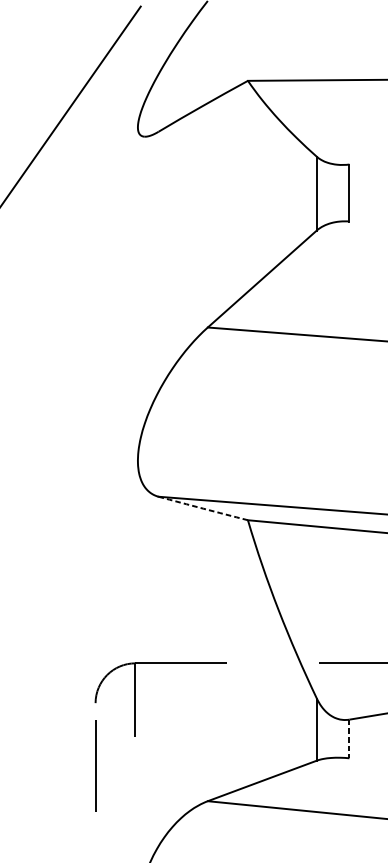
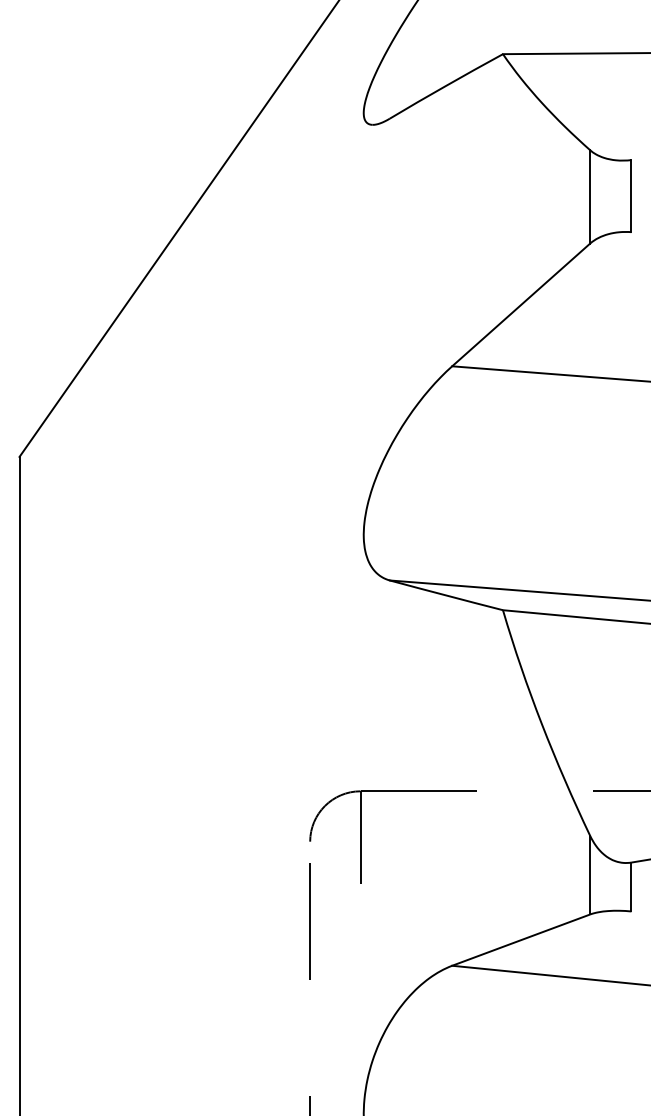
arc: (203, 508) -> (446, 595), dashed -> solid
line: (349, 739) -> (631, 887), dashed -> solid

